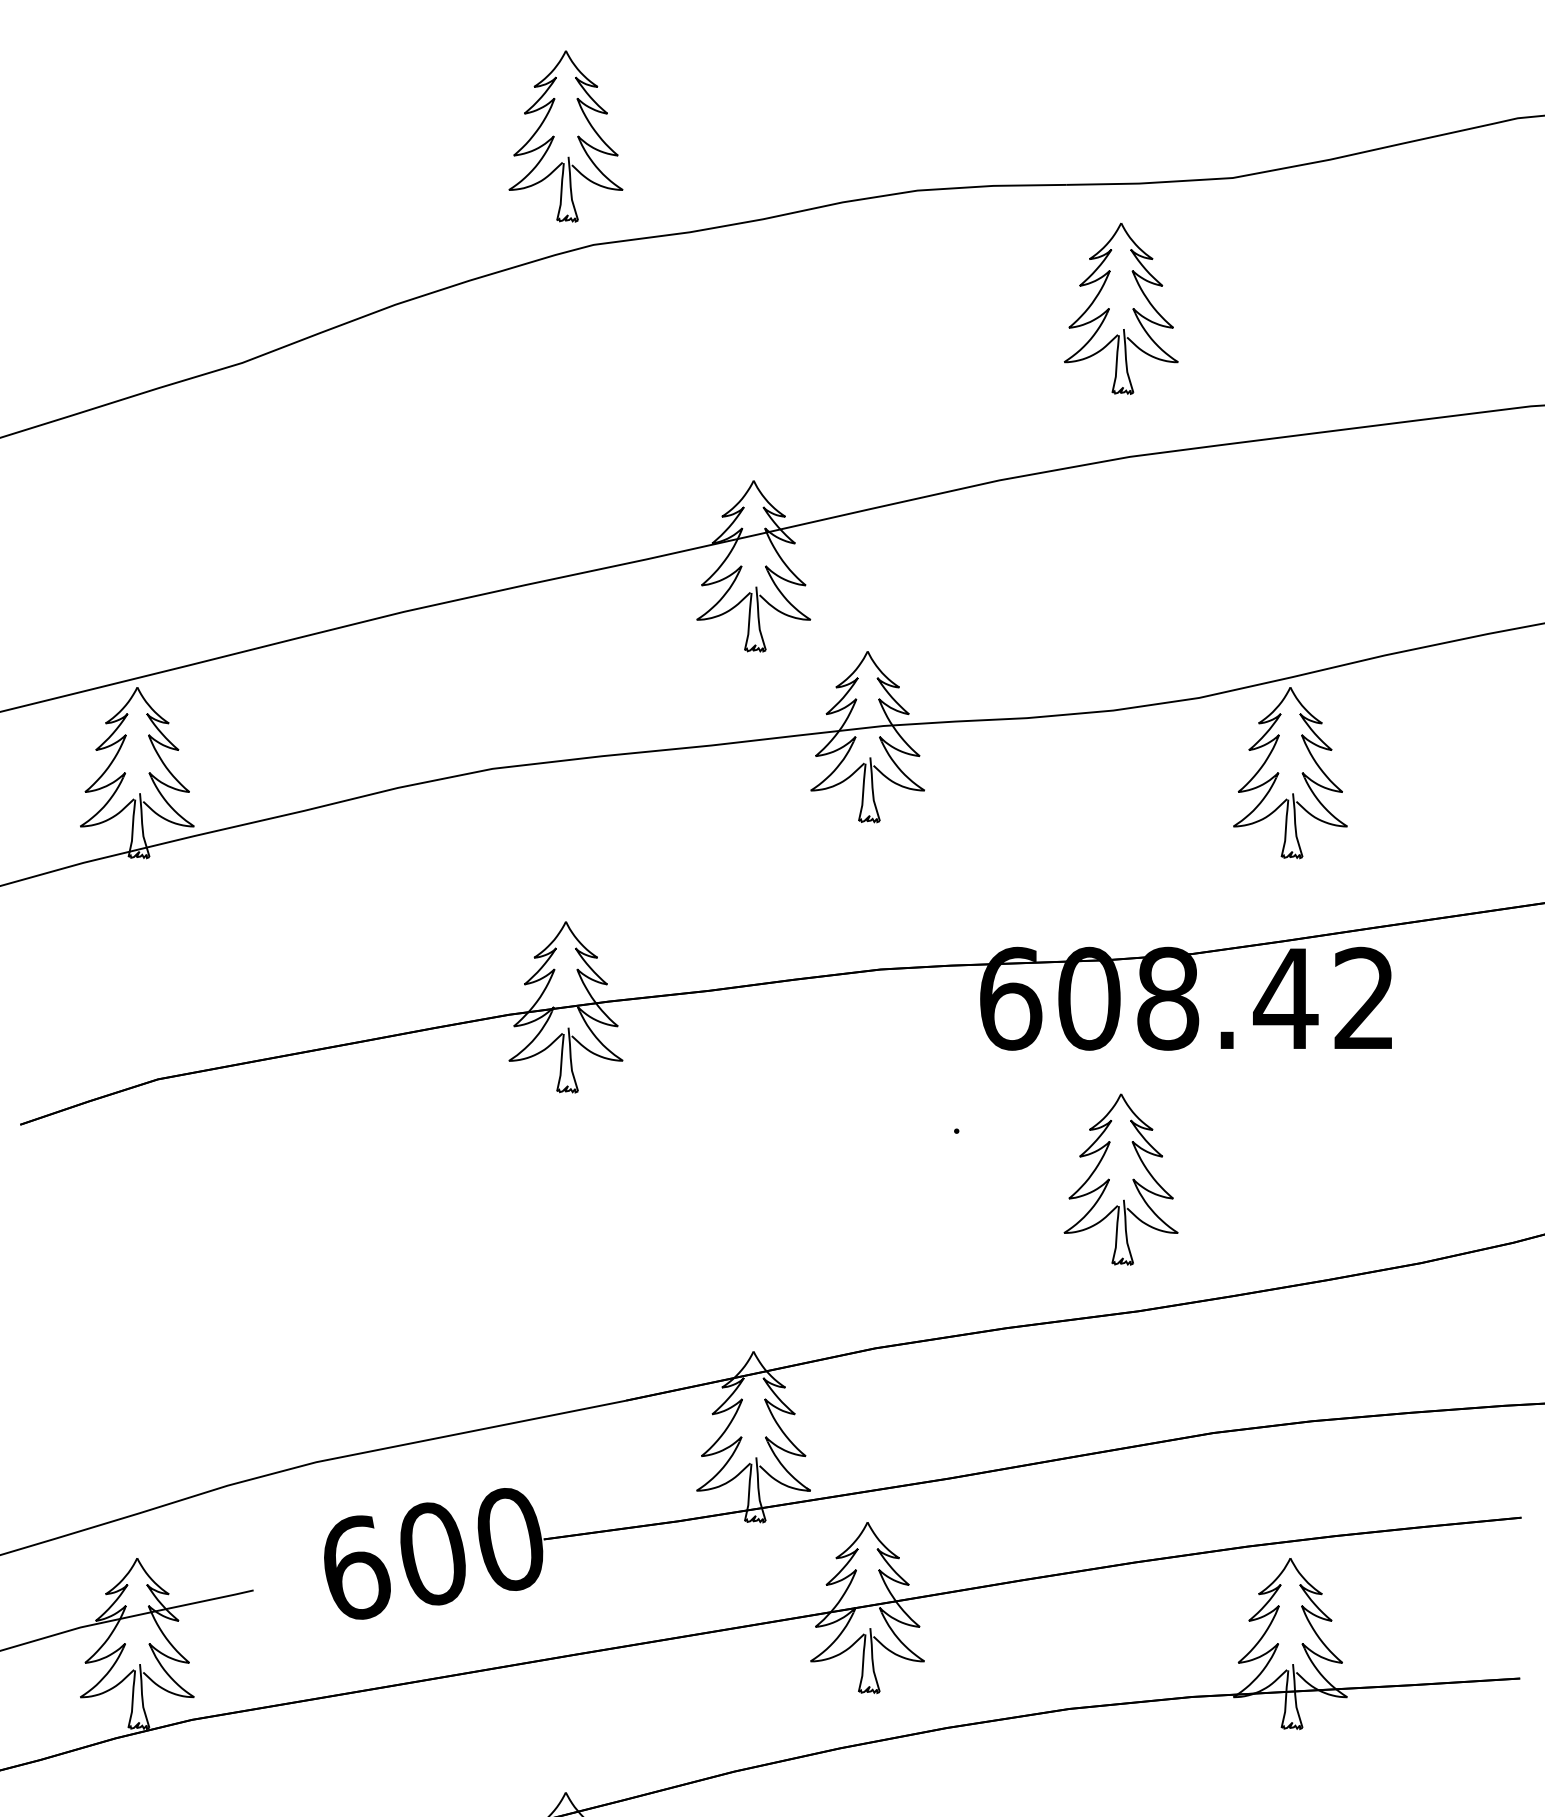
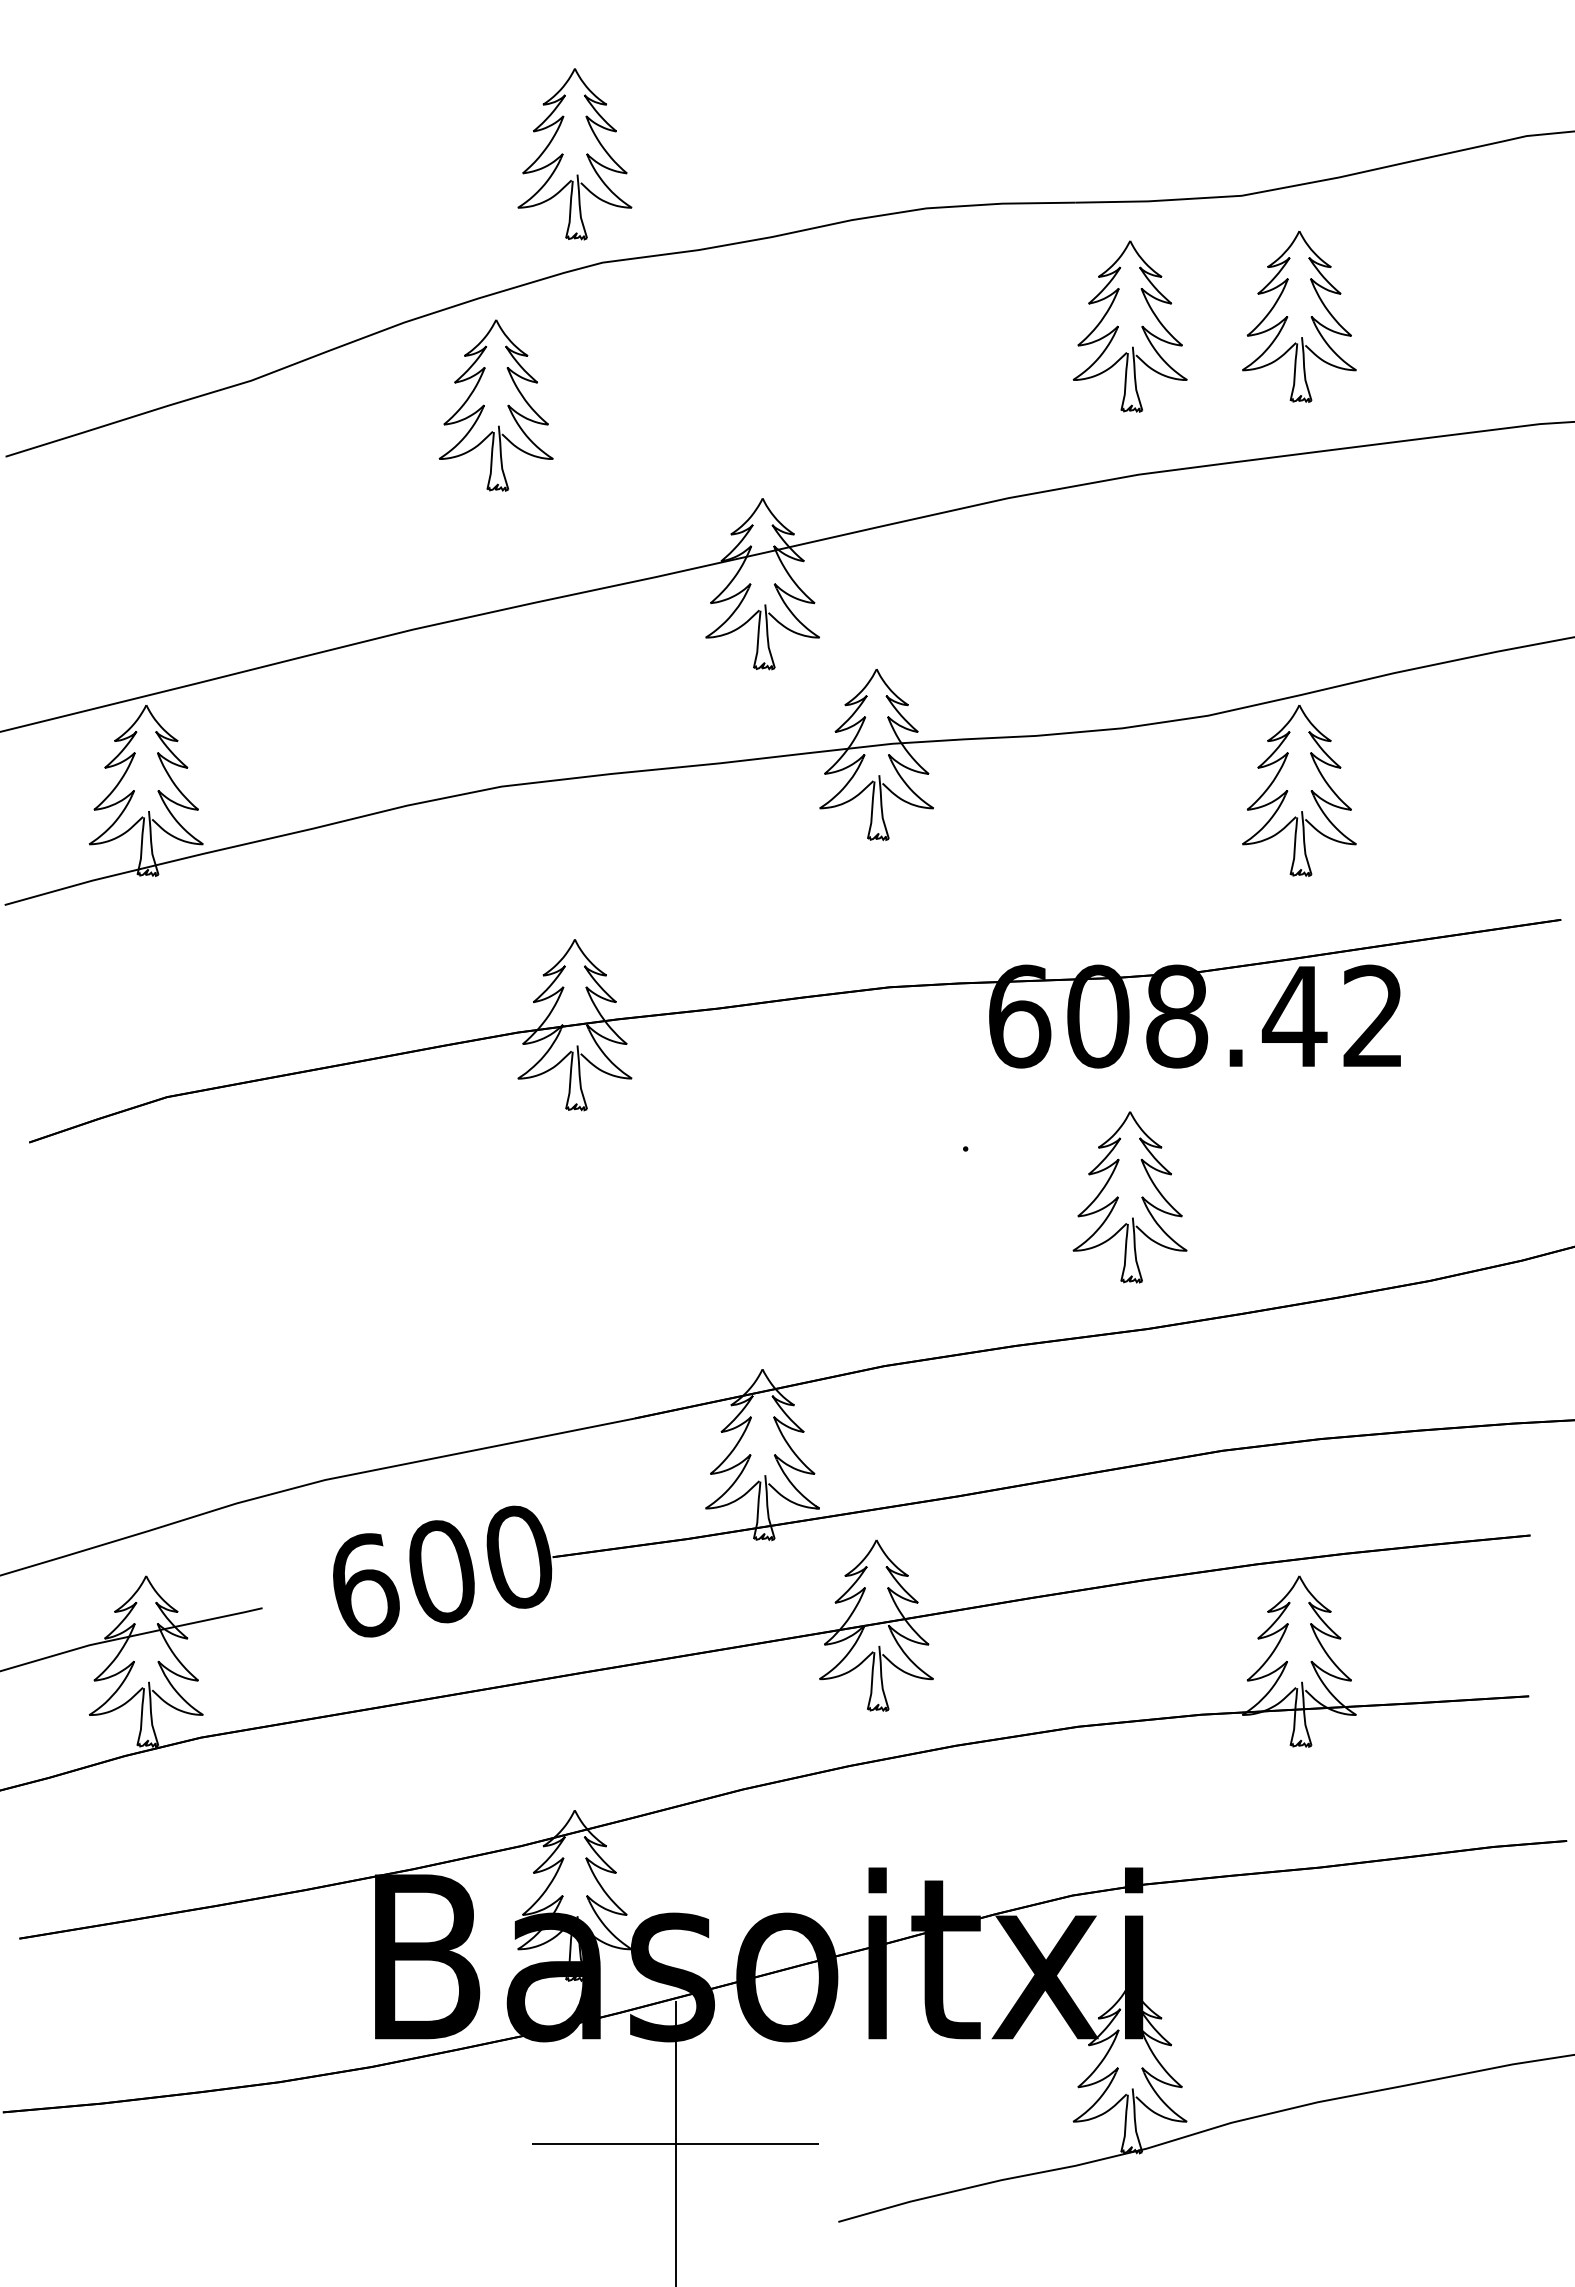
part: (1279, 299) -> (1288, 317), added
part: (486, 387) -> (495, 405), added

